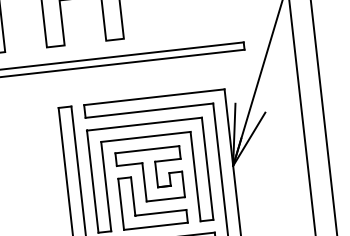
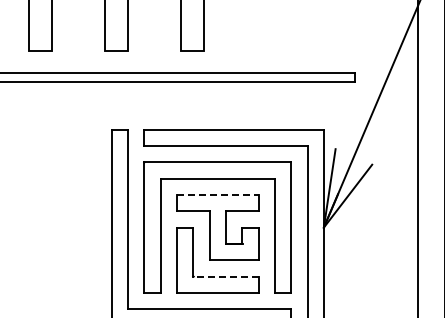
line: (147, 149) -> (217, 194), solid -> dashed
line: (160, 212) -> (225, 276), solid -> dashed

